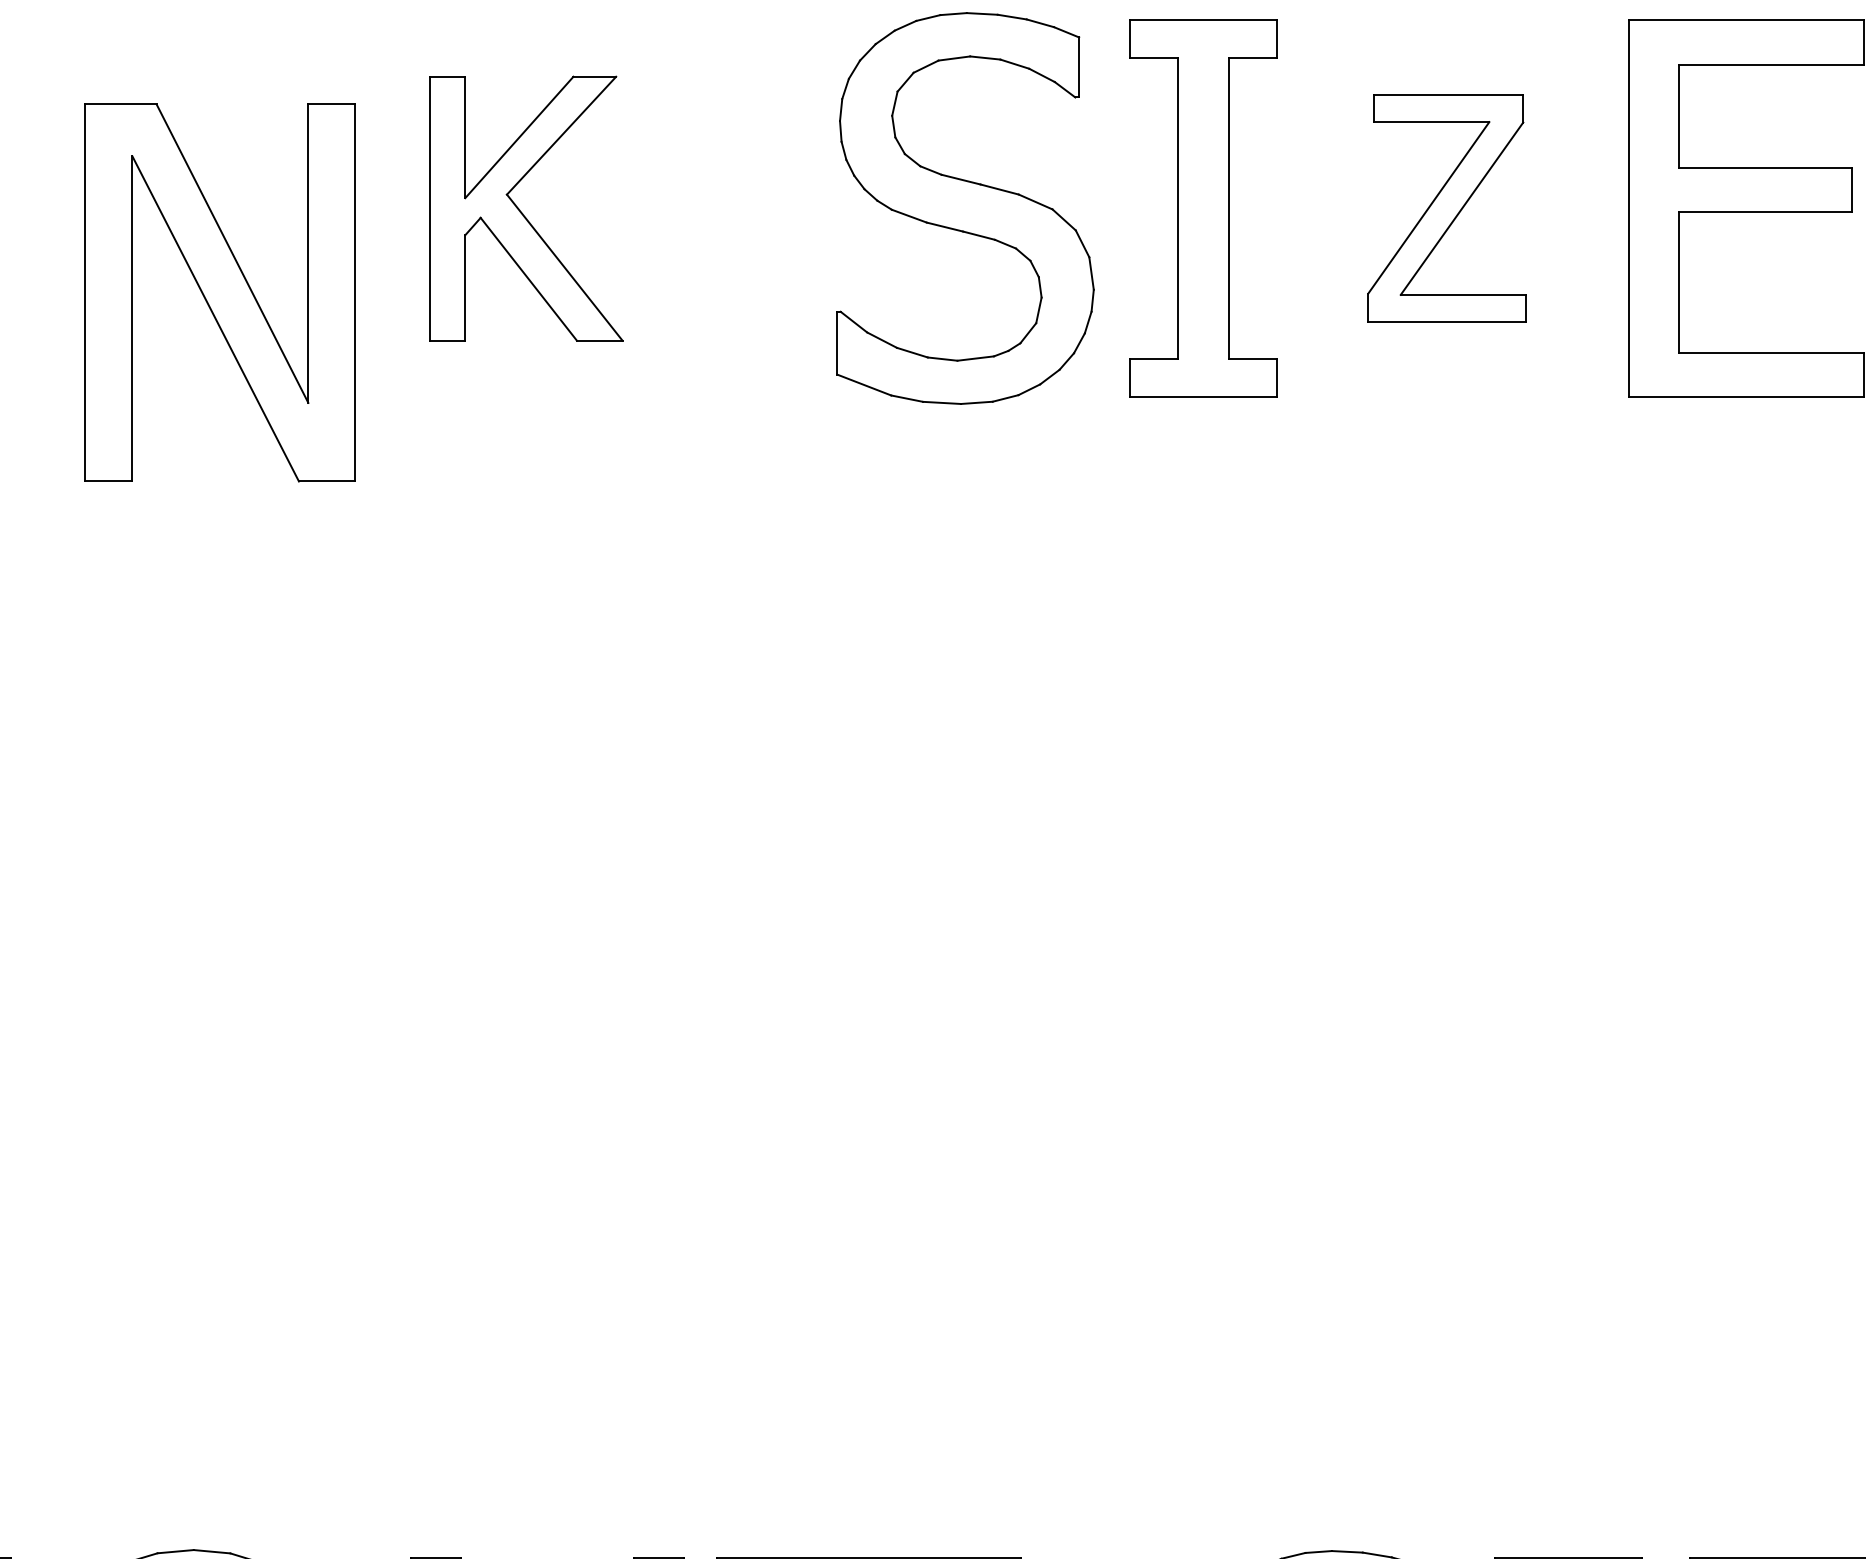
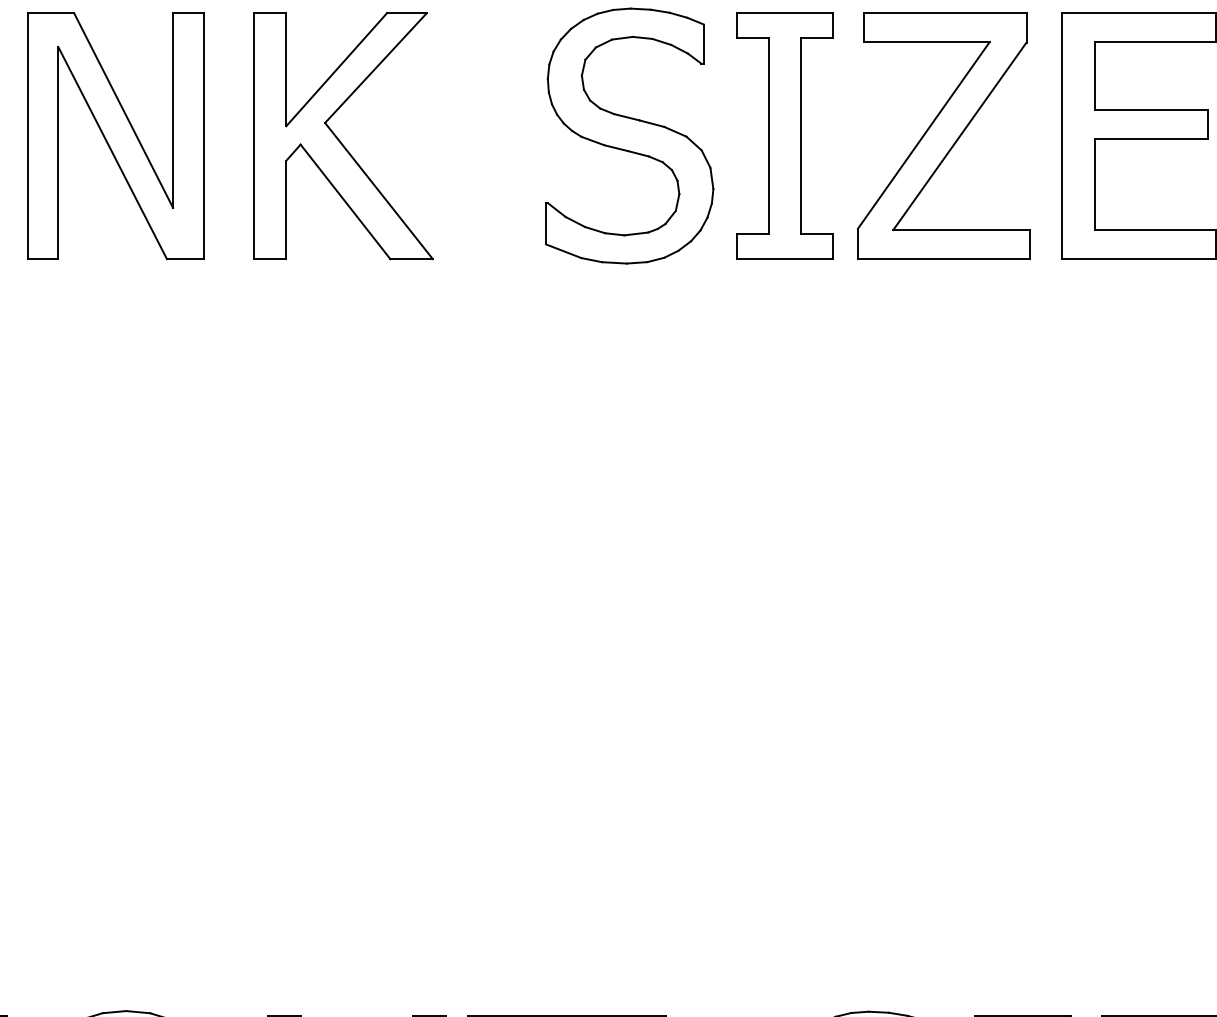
part: (1446, 207) -> (943, 135), size x1.67
part: (526, 209) -> (343, 136), size x1.43
part: (220, 293) -> (115, 136), moved

